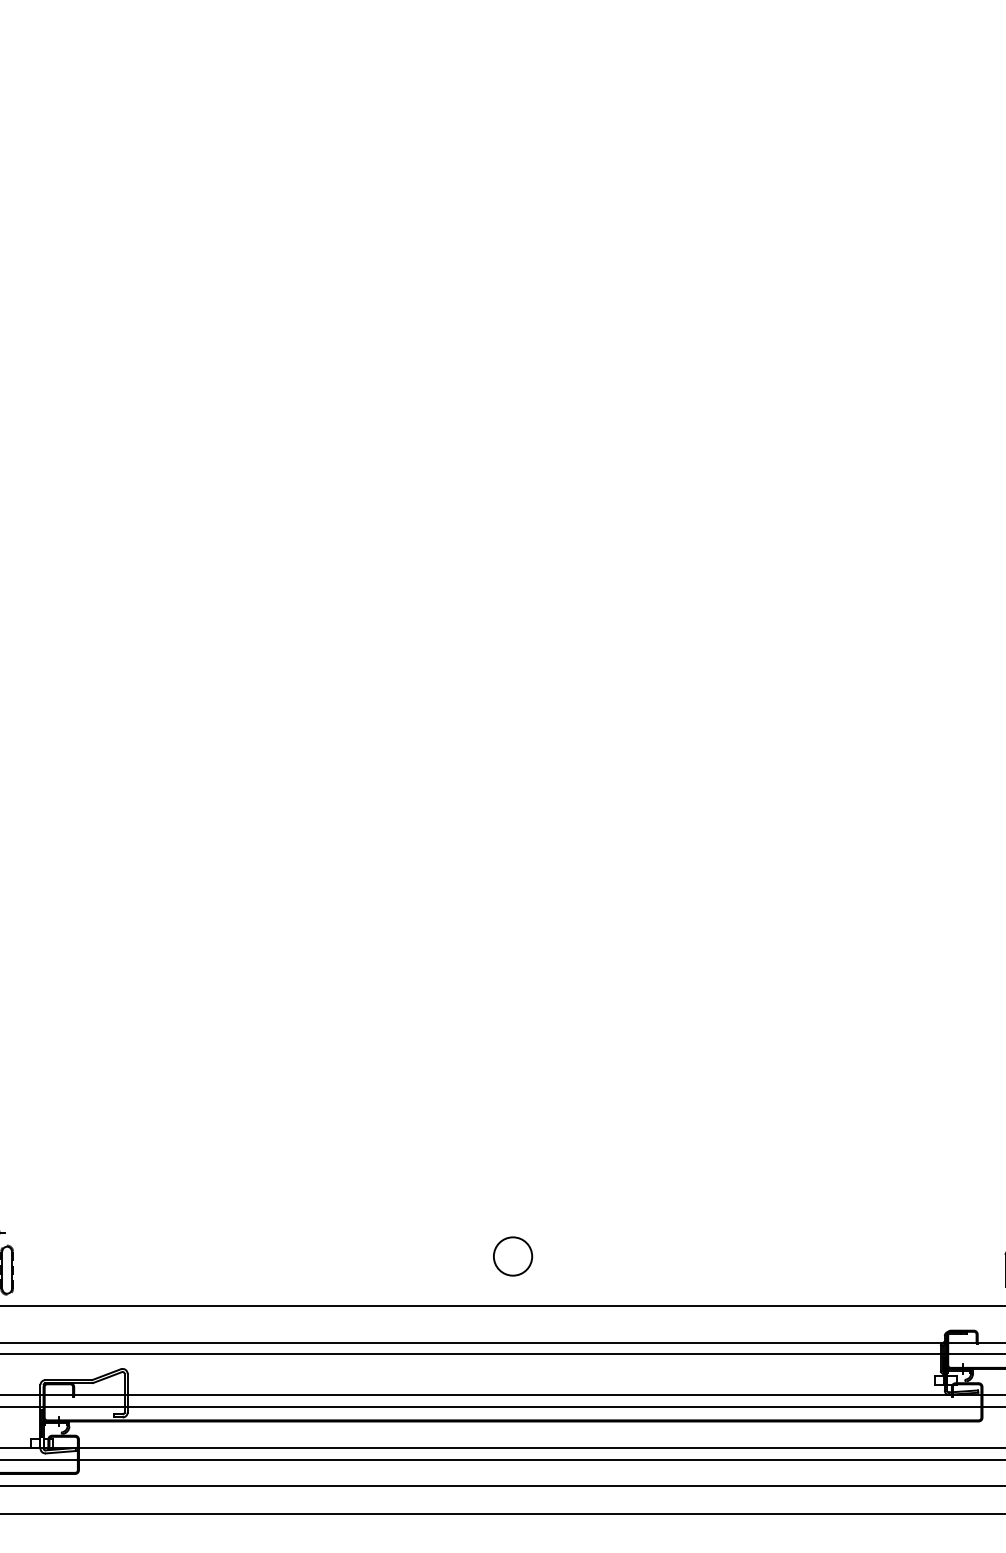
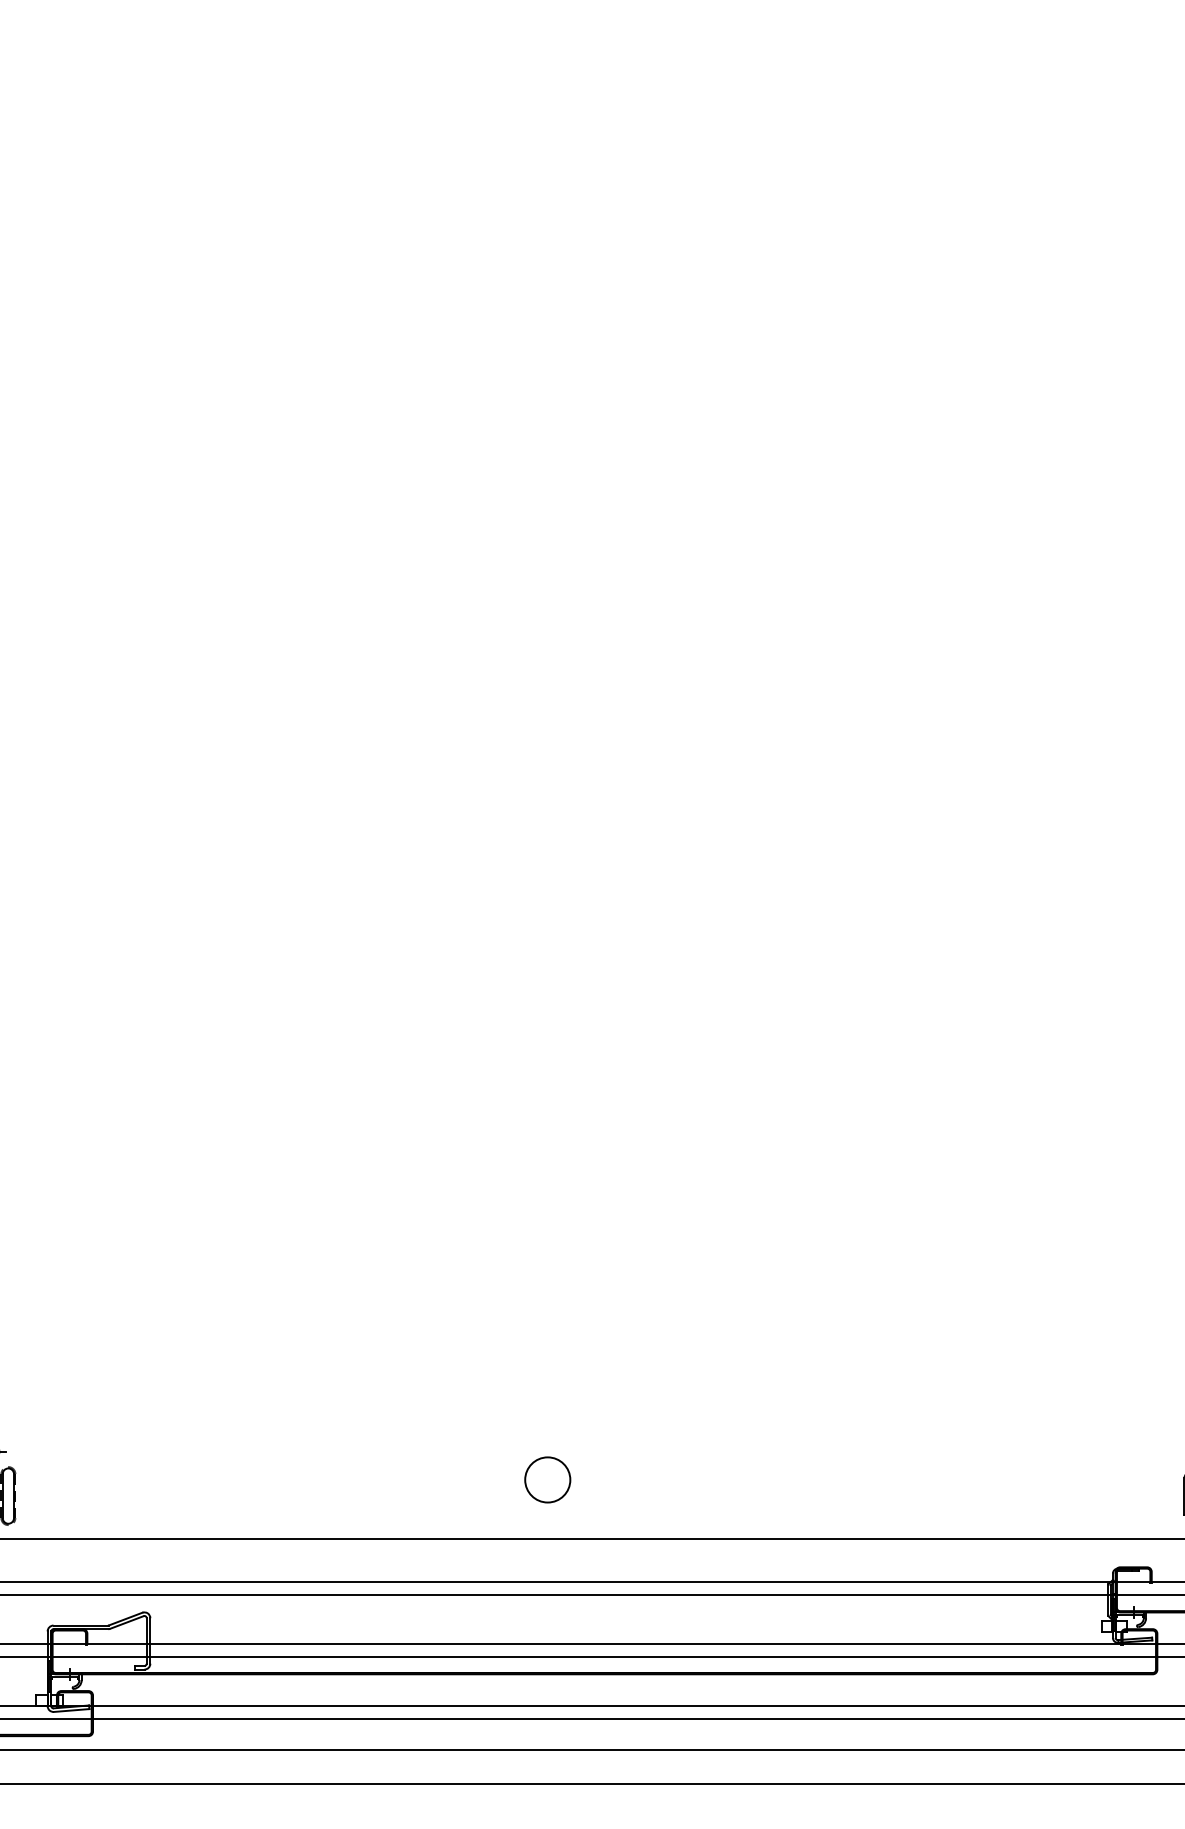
circle: (513, 1256) -> (548, 1479), moved

